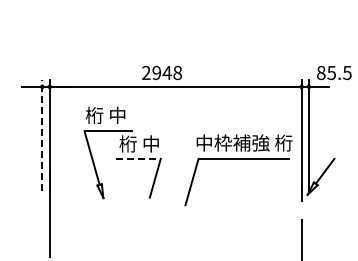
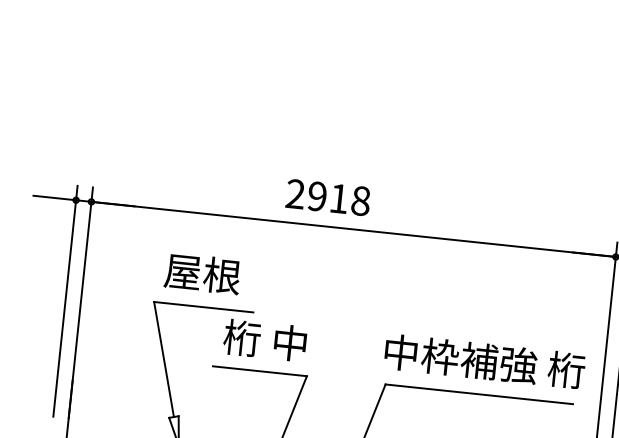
text: (166, 72) -> (337, 197), 2948 -> 2918
text: (105, 114) -> (201, 271), 桁 中 -> 屋根
line: (42, 134) -> (65, 299), dashed -> solid
line: (138, 158) -> (260, 370), dashed -> solid

